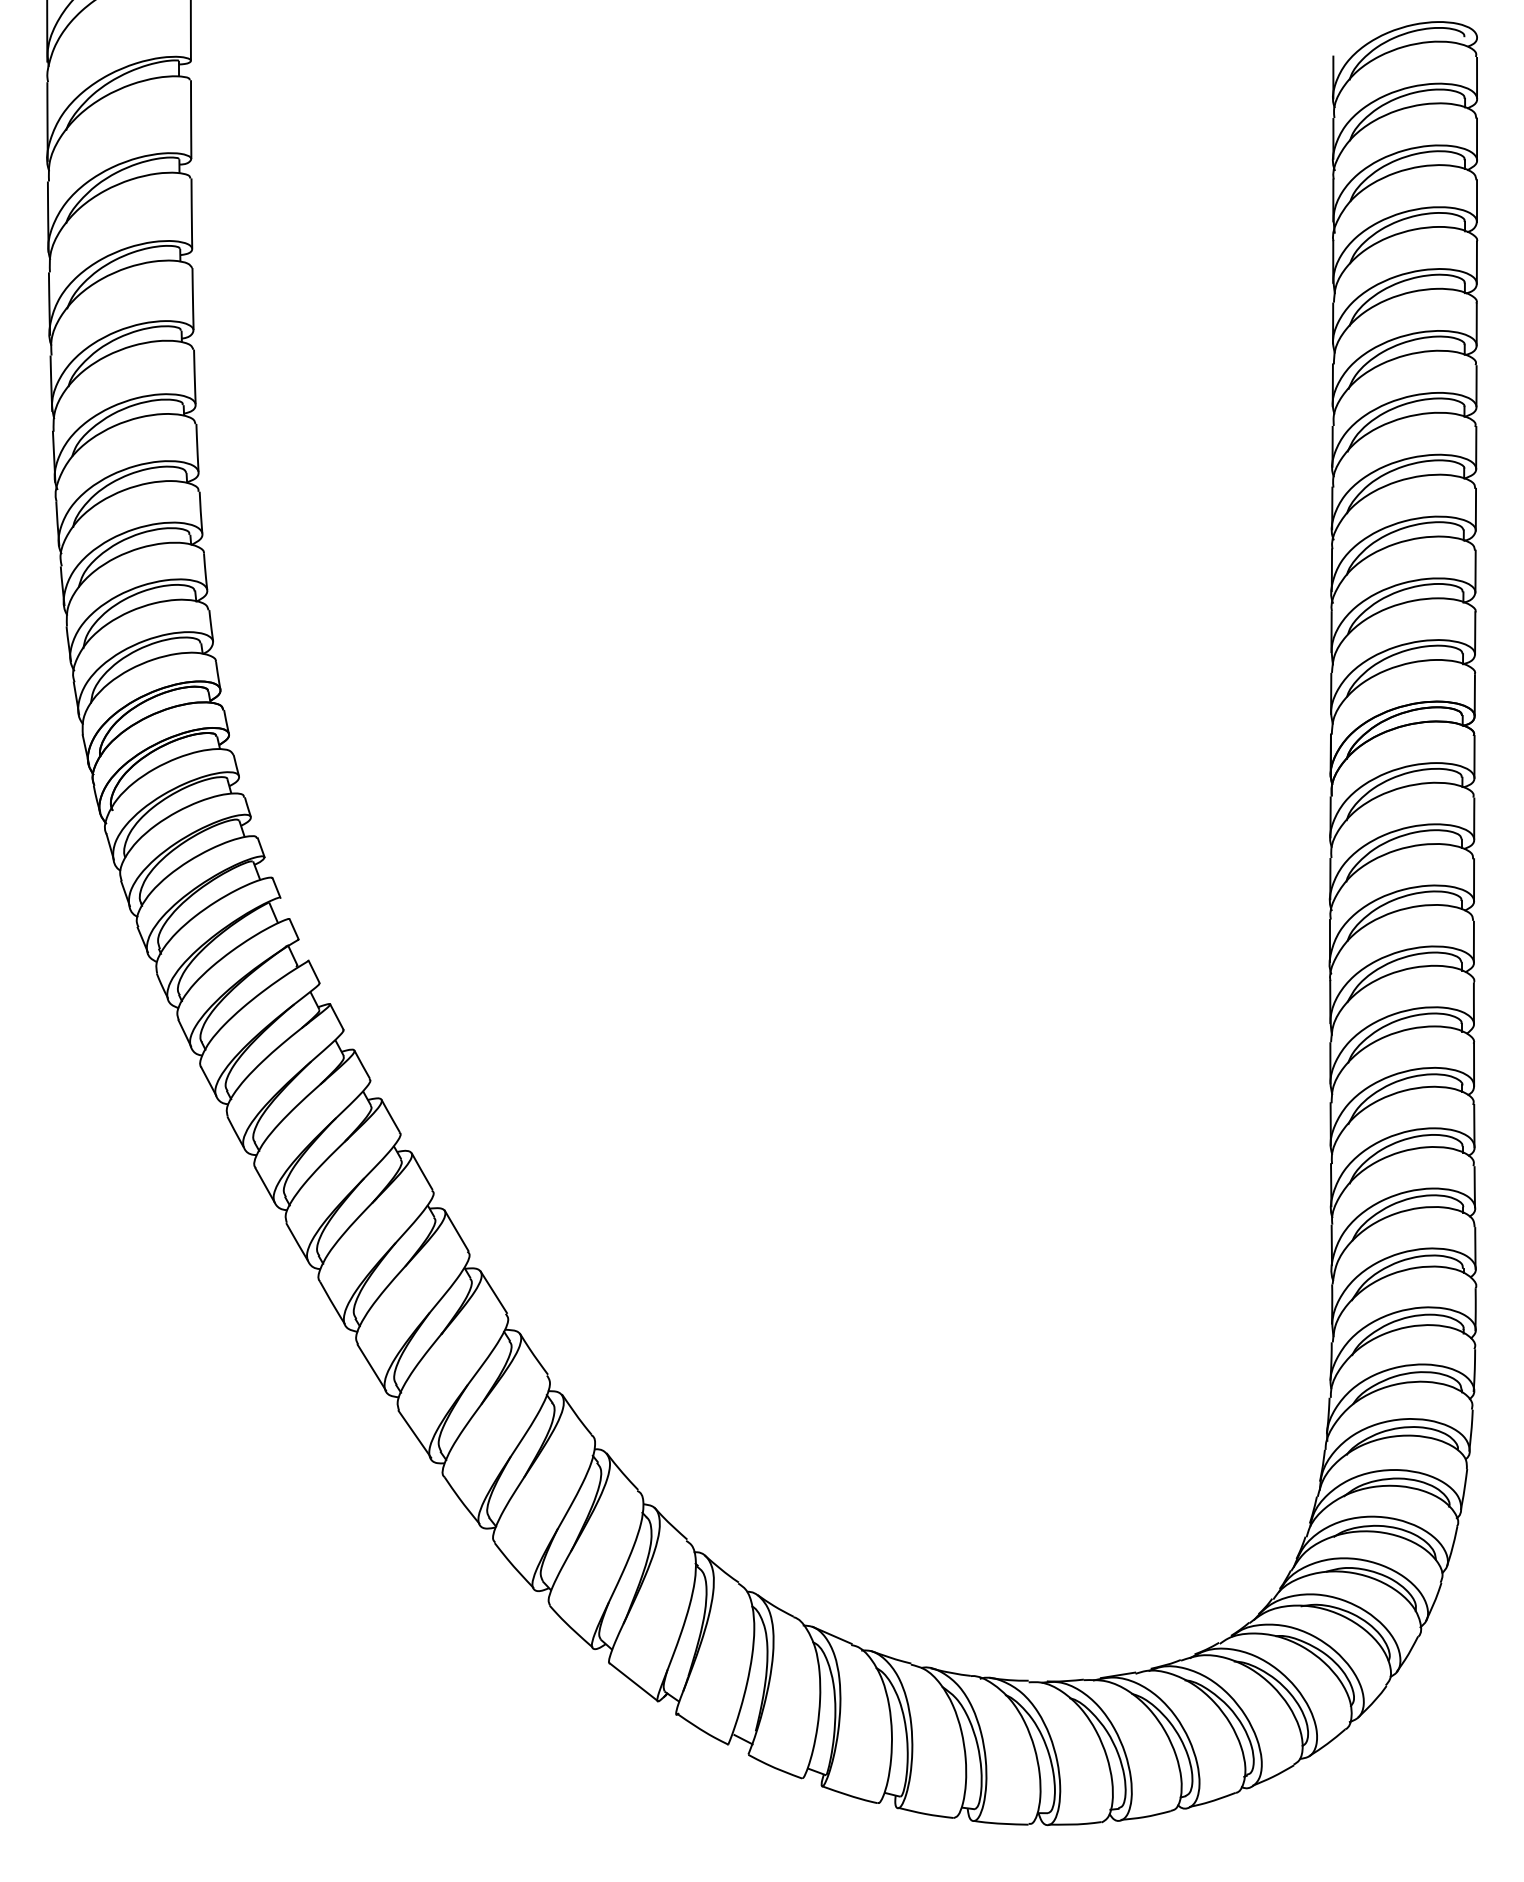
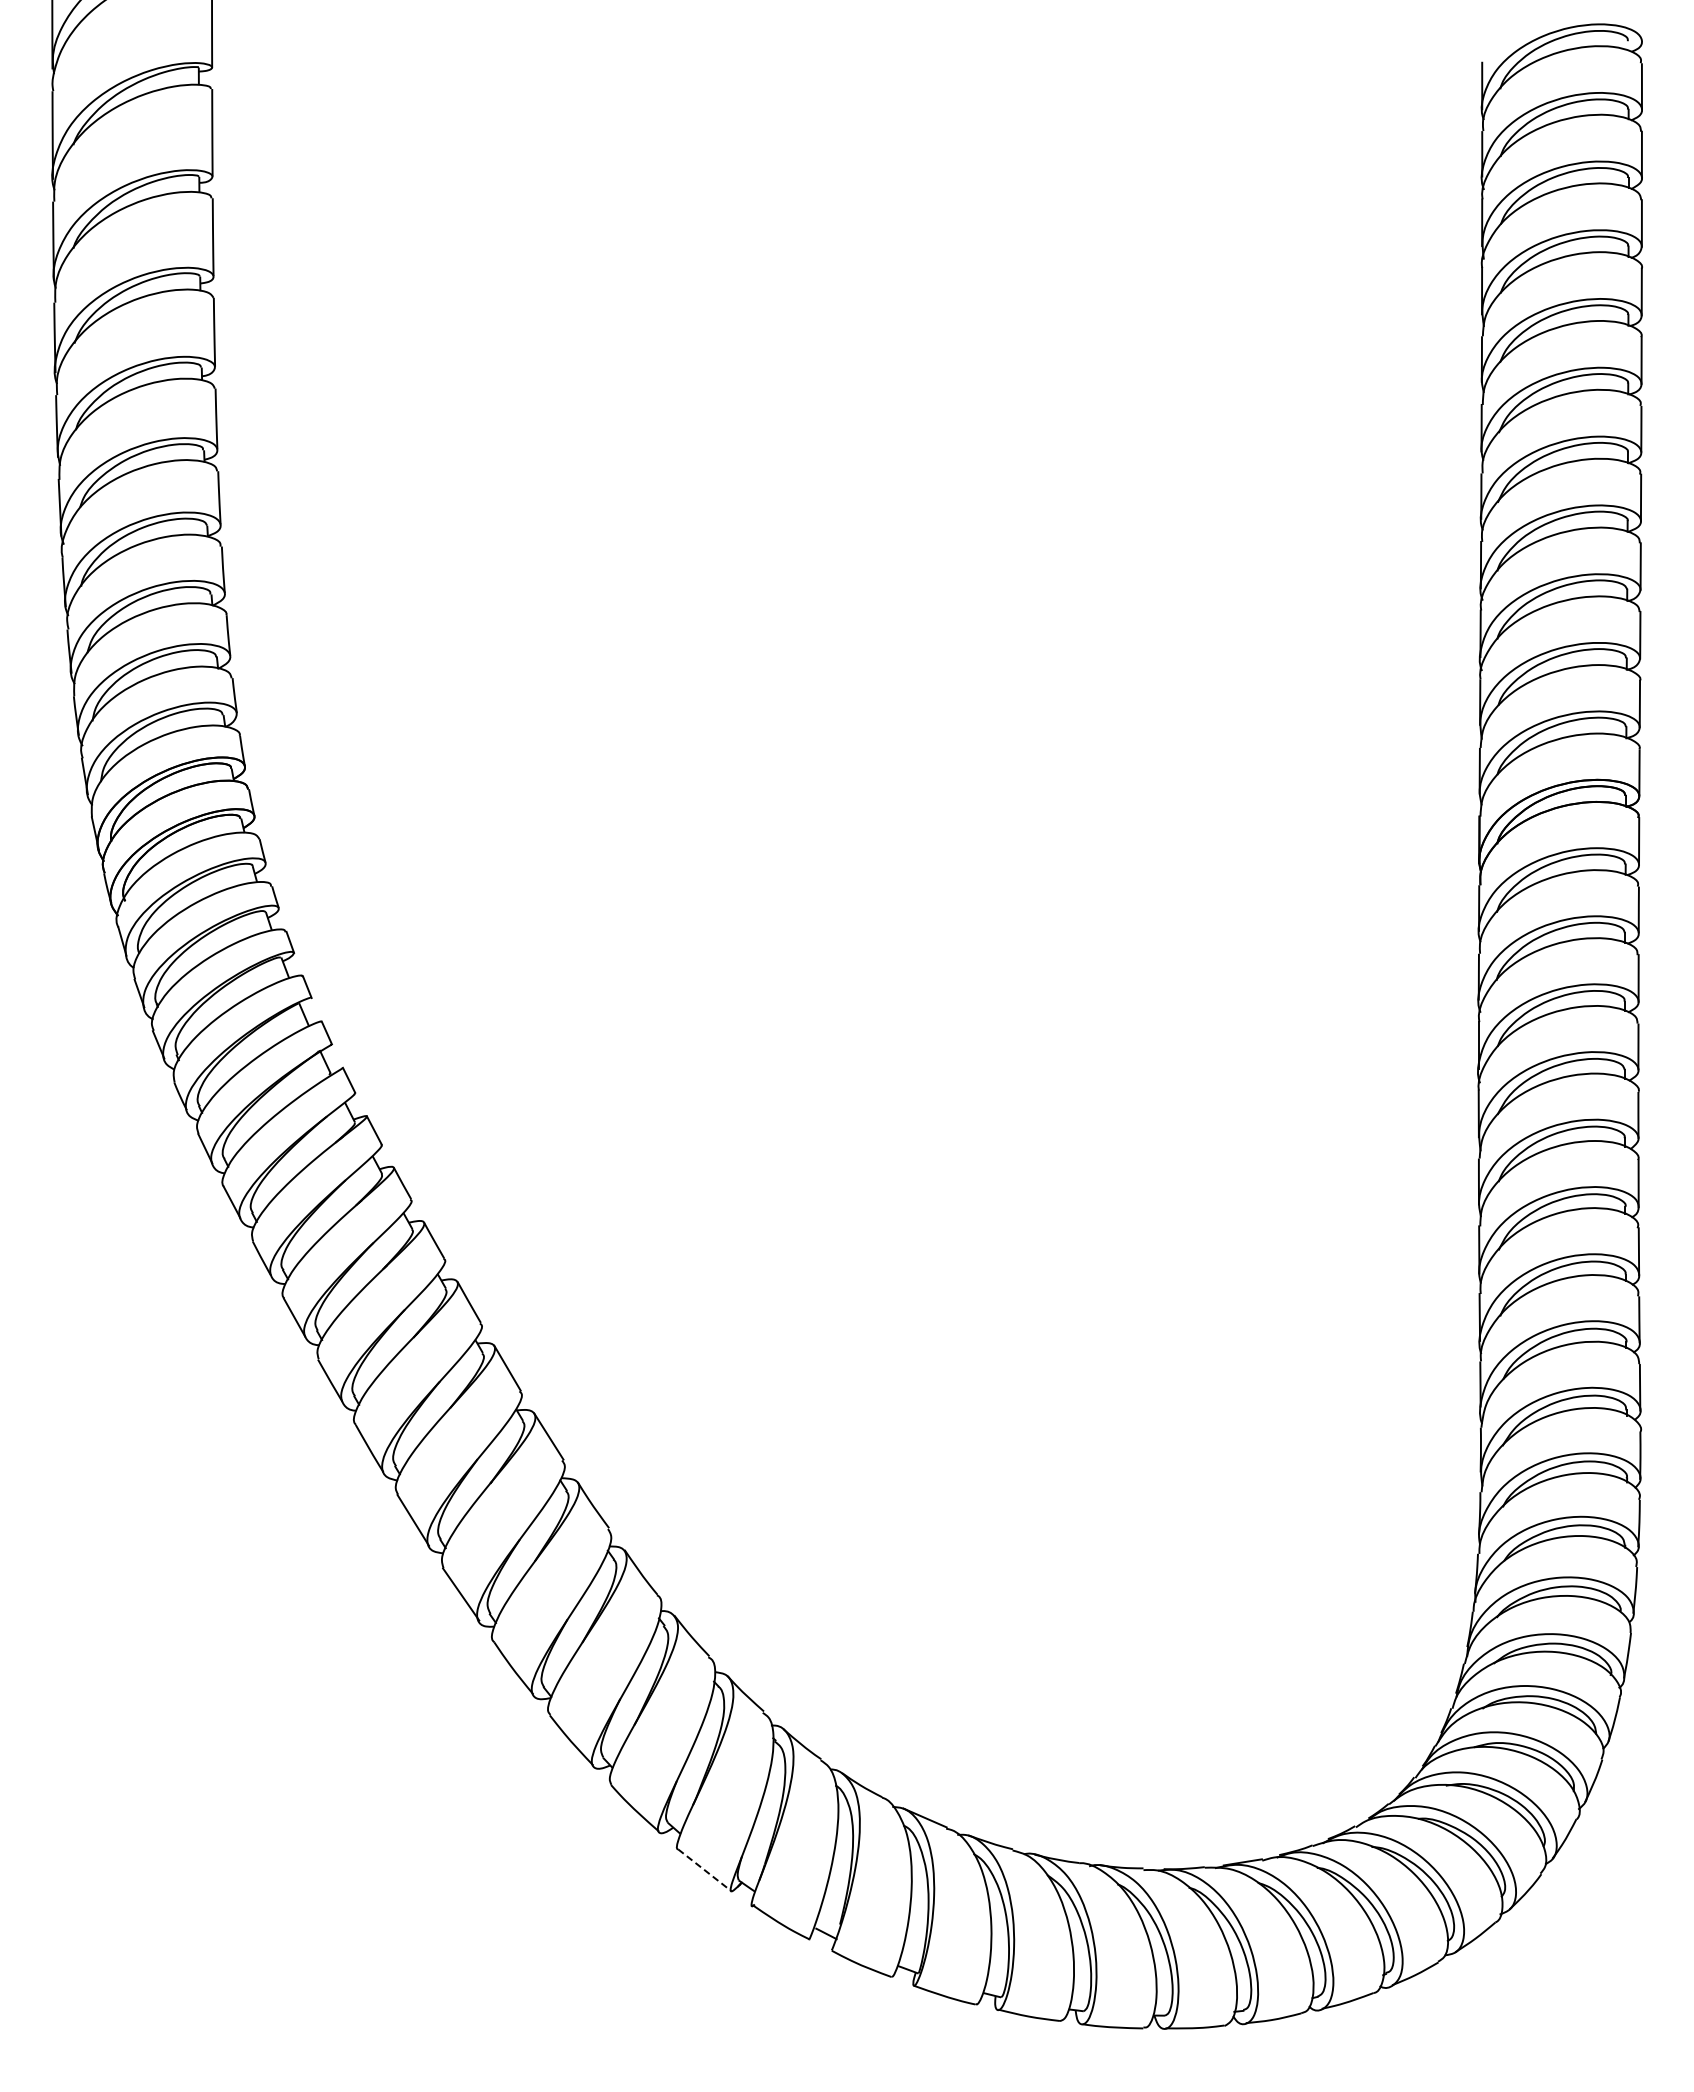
line: (633, 1682) -> (704, 1870), solid -> dashed

